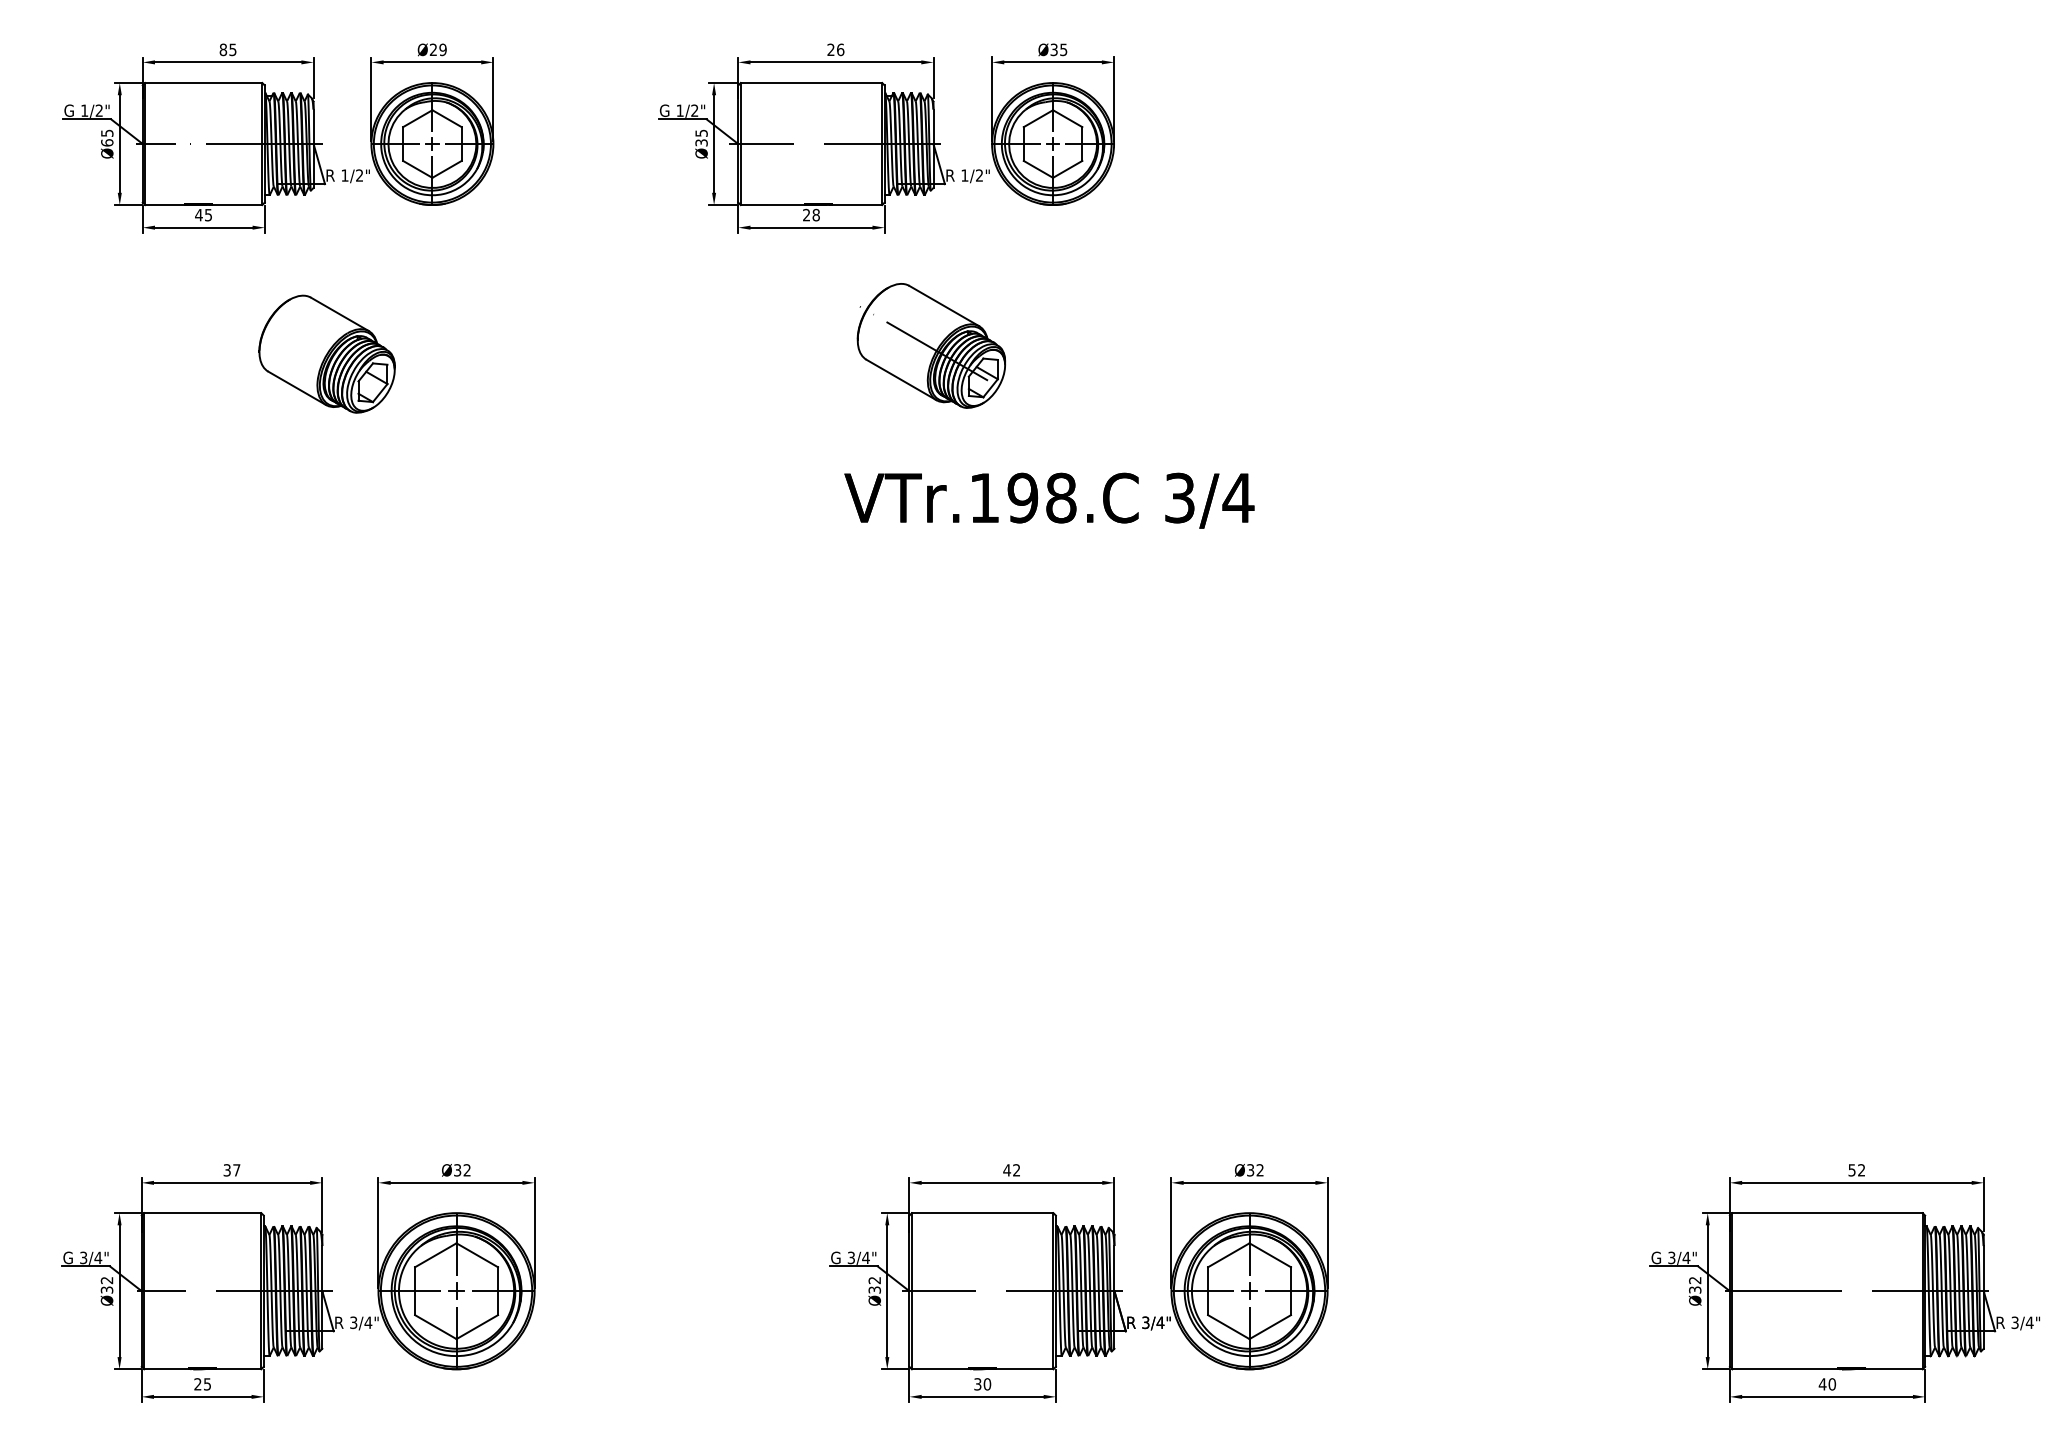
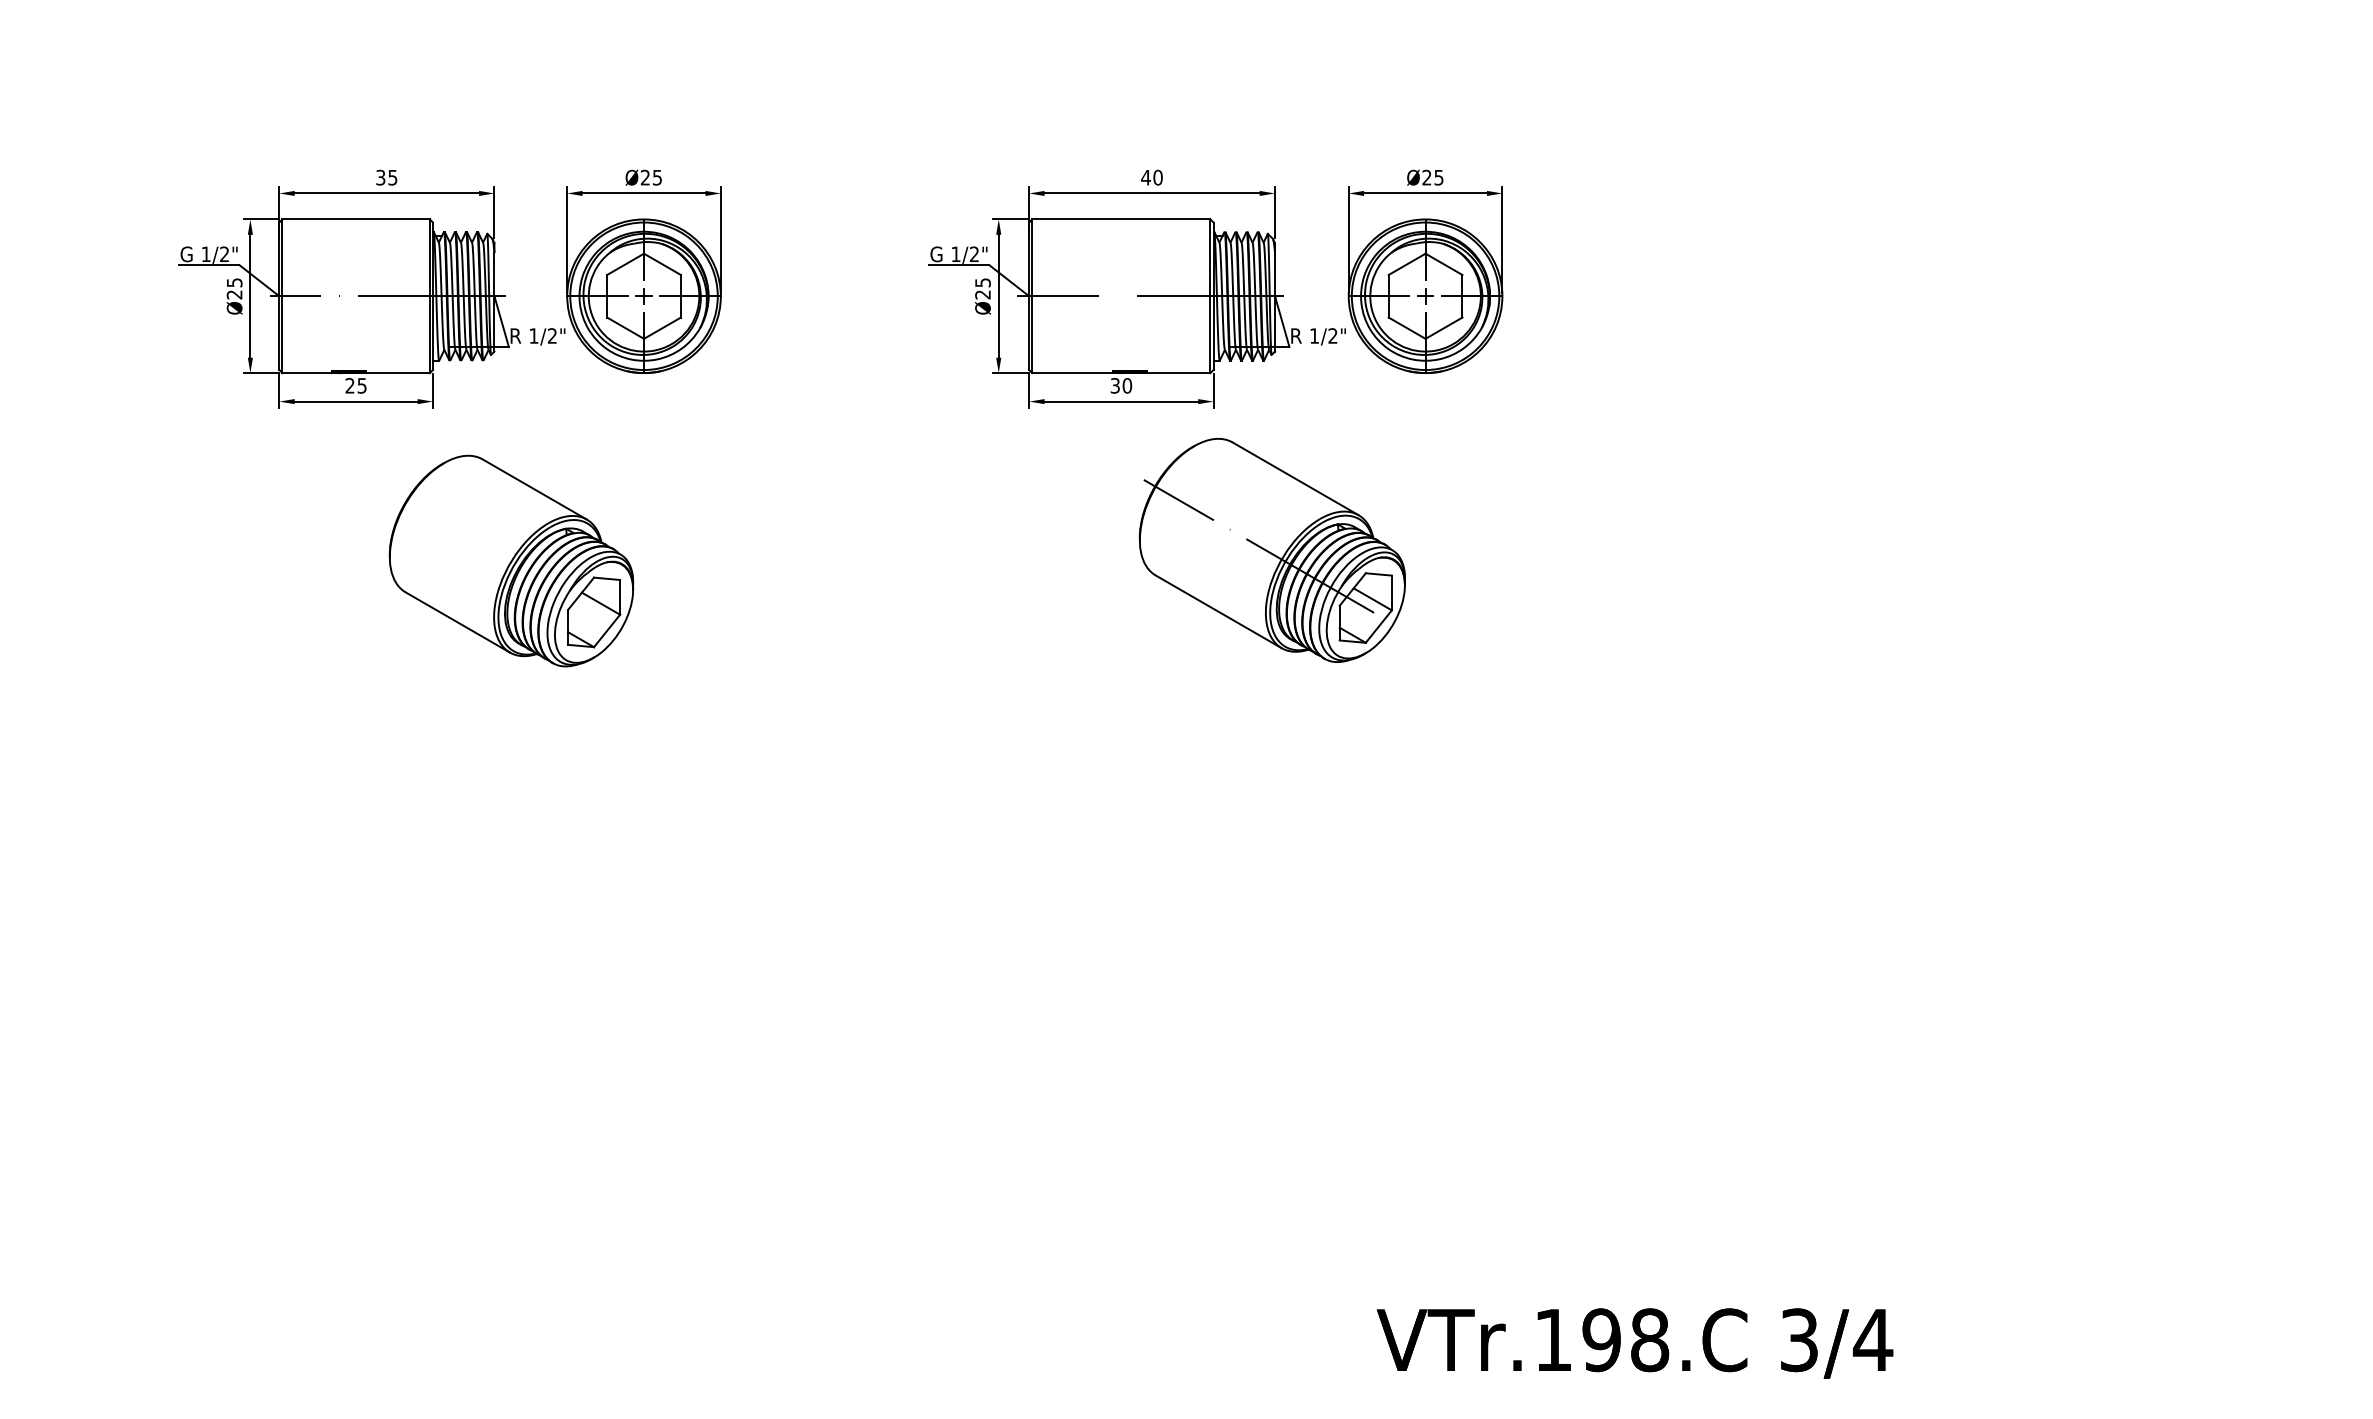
text: (223, 49) -> (380, 177), 85 -> 35
text: (442, 49) -> (656, 177), Ø29 -> Ø25
text: (835, 49) -> (1151, 177), 26 -> 40
text: (1053, 50) -> (1426, 178), Ø35 -> Ø25
text: (107, 142) -> (234, 294), Ø65 -> Ø25
text: (701, 142) -> (982, 294), Ø35 -> Ø25
text: (198, 214) -> (349, 385), 45 -> 25
text: (811, 215) -> (1121, 386), 28 -> 30
part: (931, 345) -> (1272, 549), size x1.43
part: (326, 353) -> (510, 560), size x1.43
text: (1049, 500) -> (1635, 1343), moved

